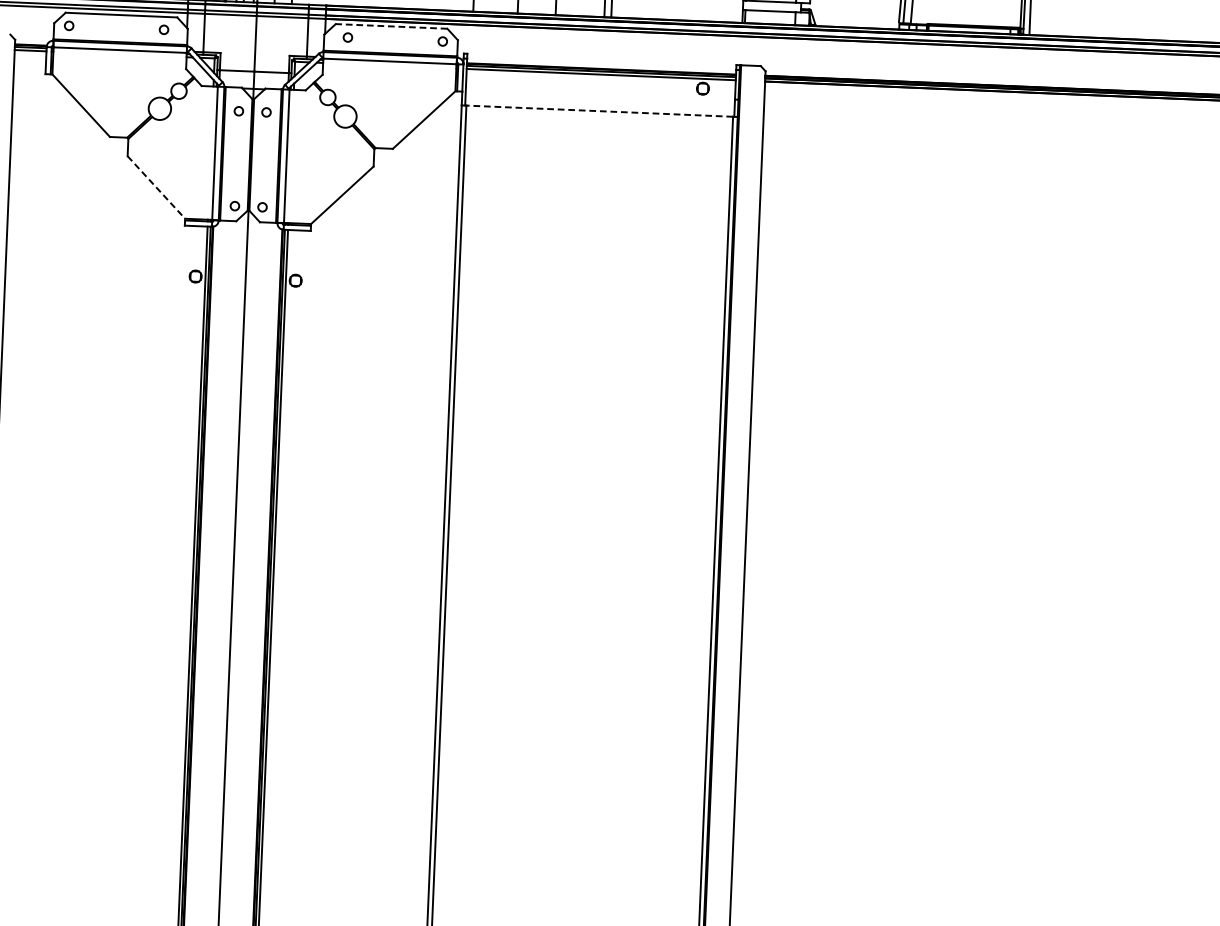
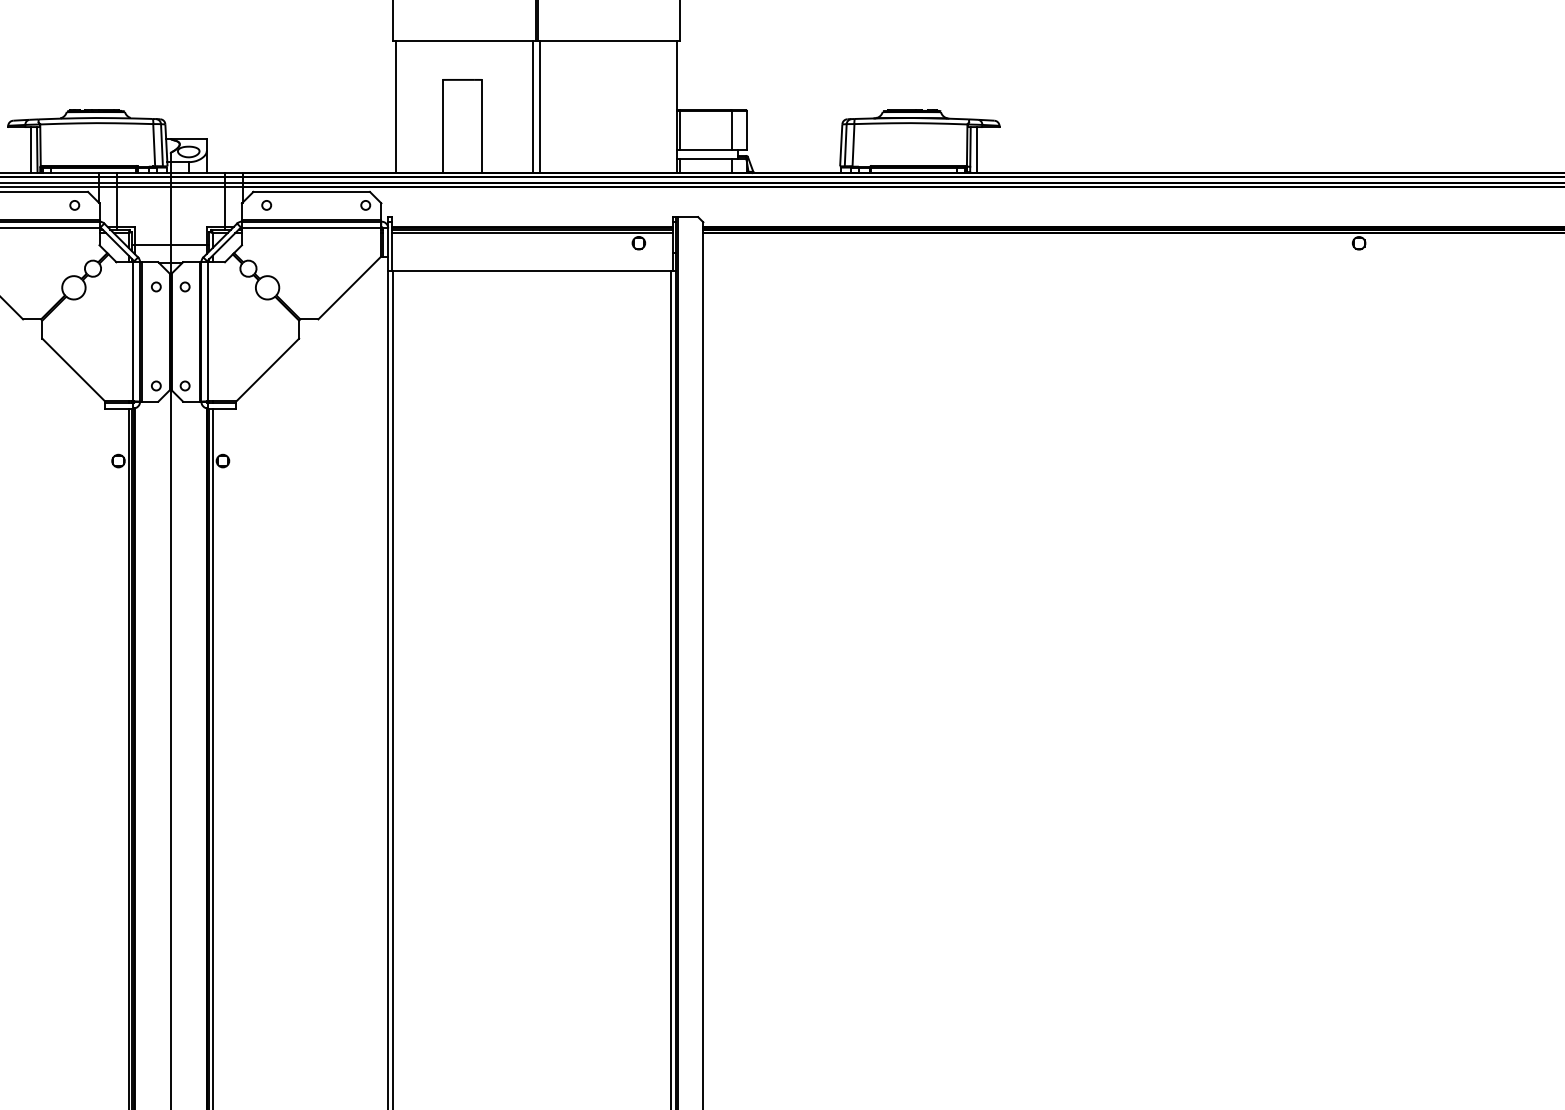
line: (391, 26) -> (311, 191), dashed -> solid
line: (598, 111) -> (531, 271), dashed -> solid
line: (157, 188) -> (74, 370), dashed -> solid

